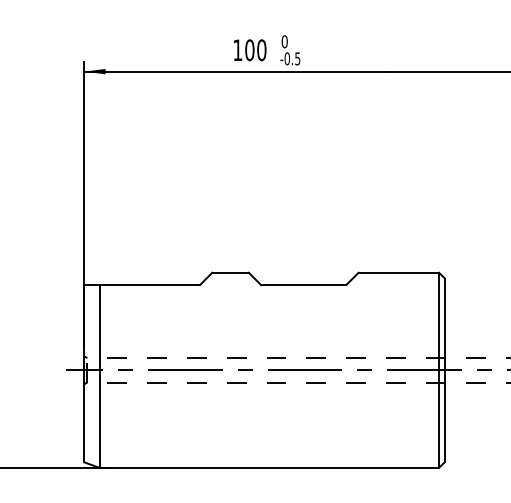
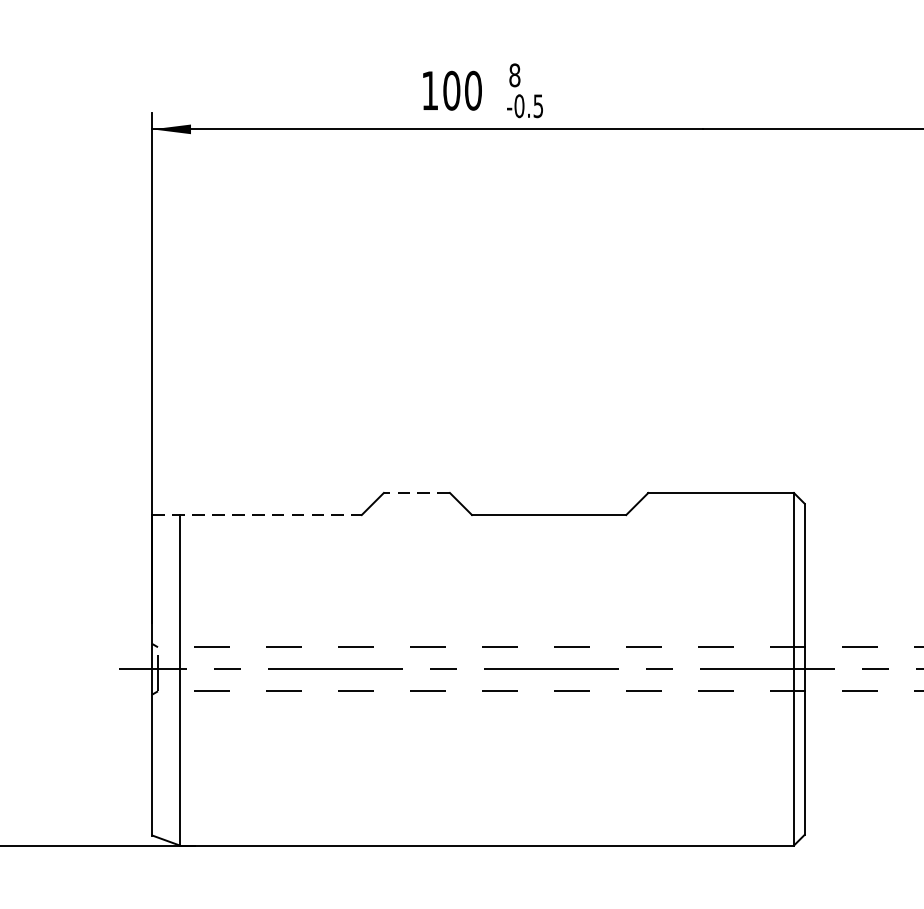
text: (284, 41) -> (514, 74), 0 -> 8
line: (230, 272) -> (416, 492), solid -> dashed
line: (142, 284) -> (257, 514), solid -> dashed

